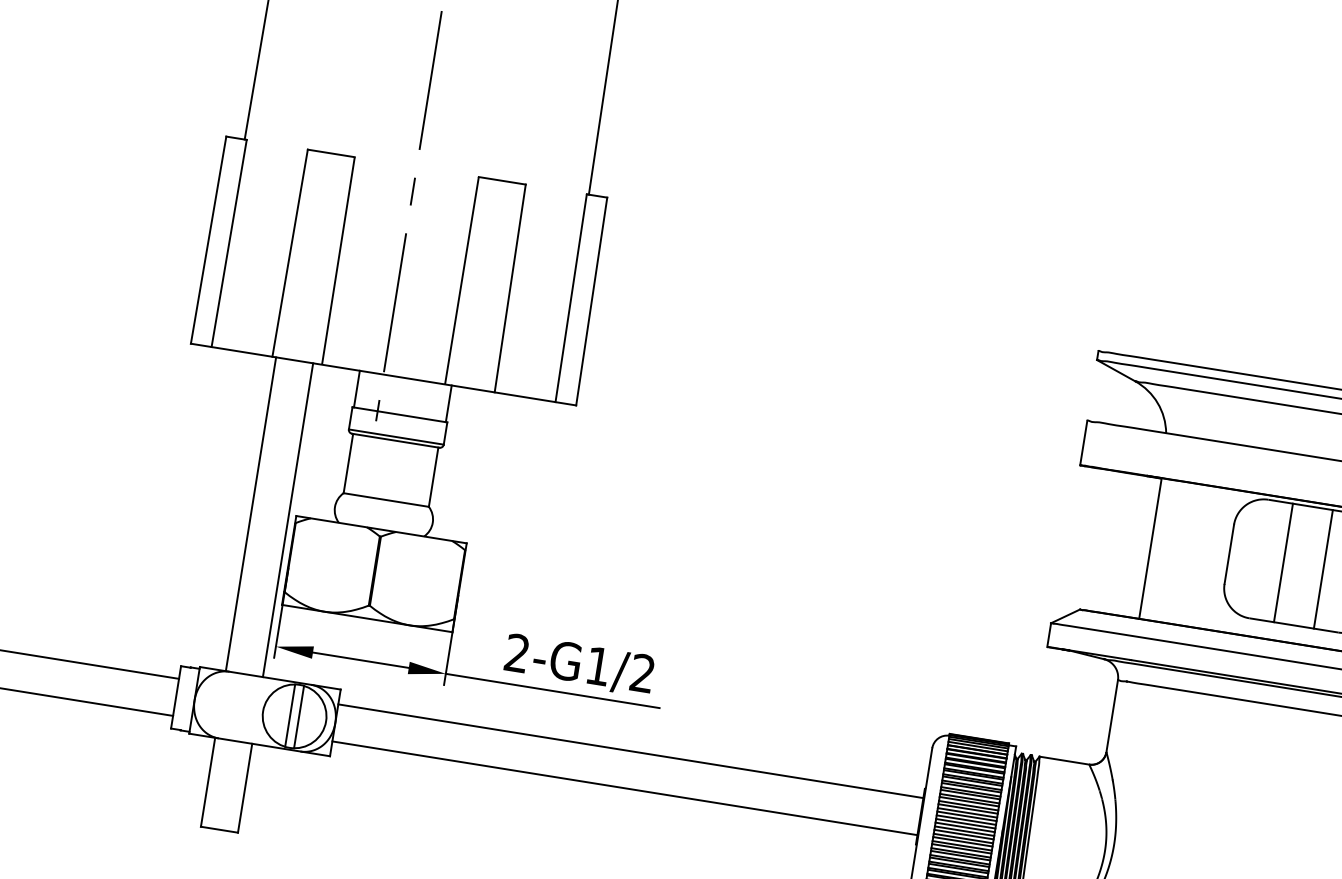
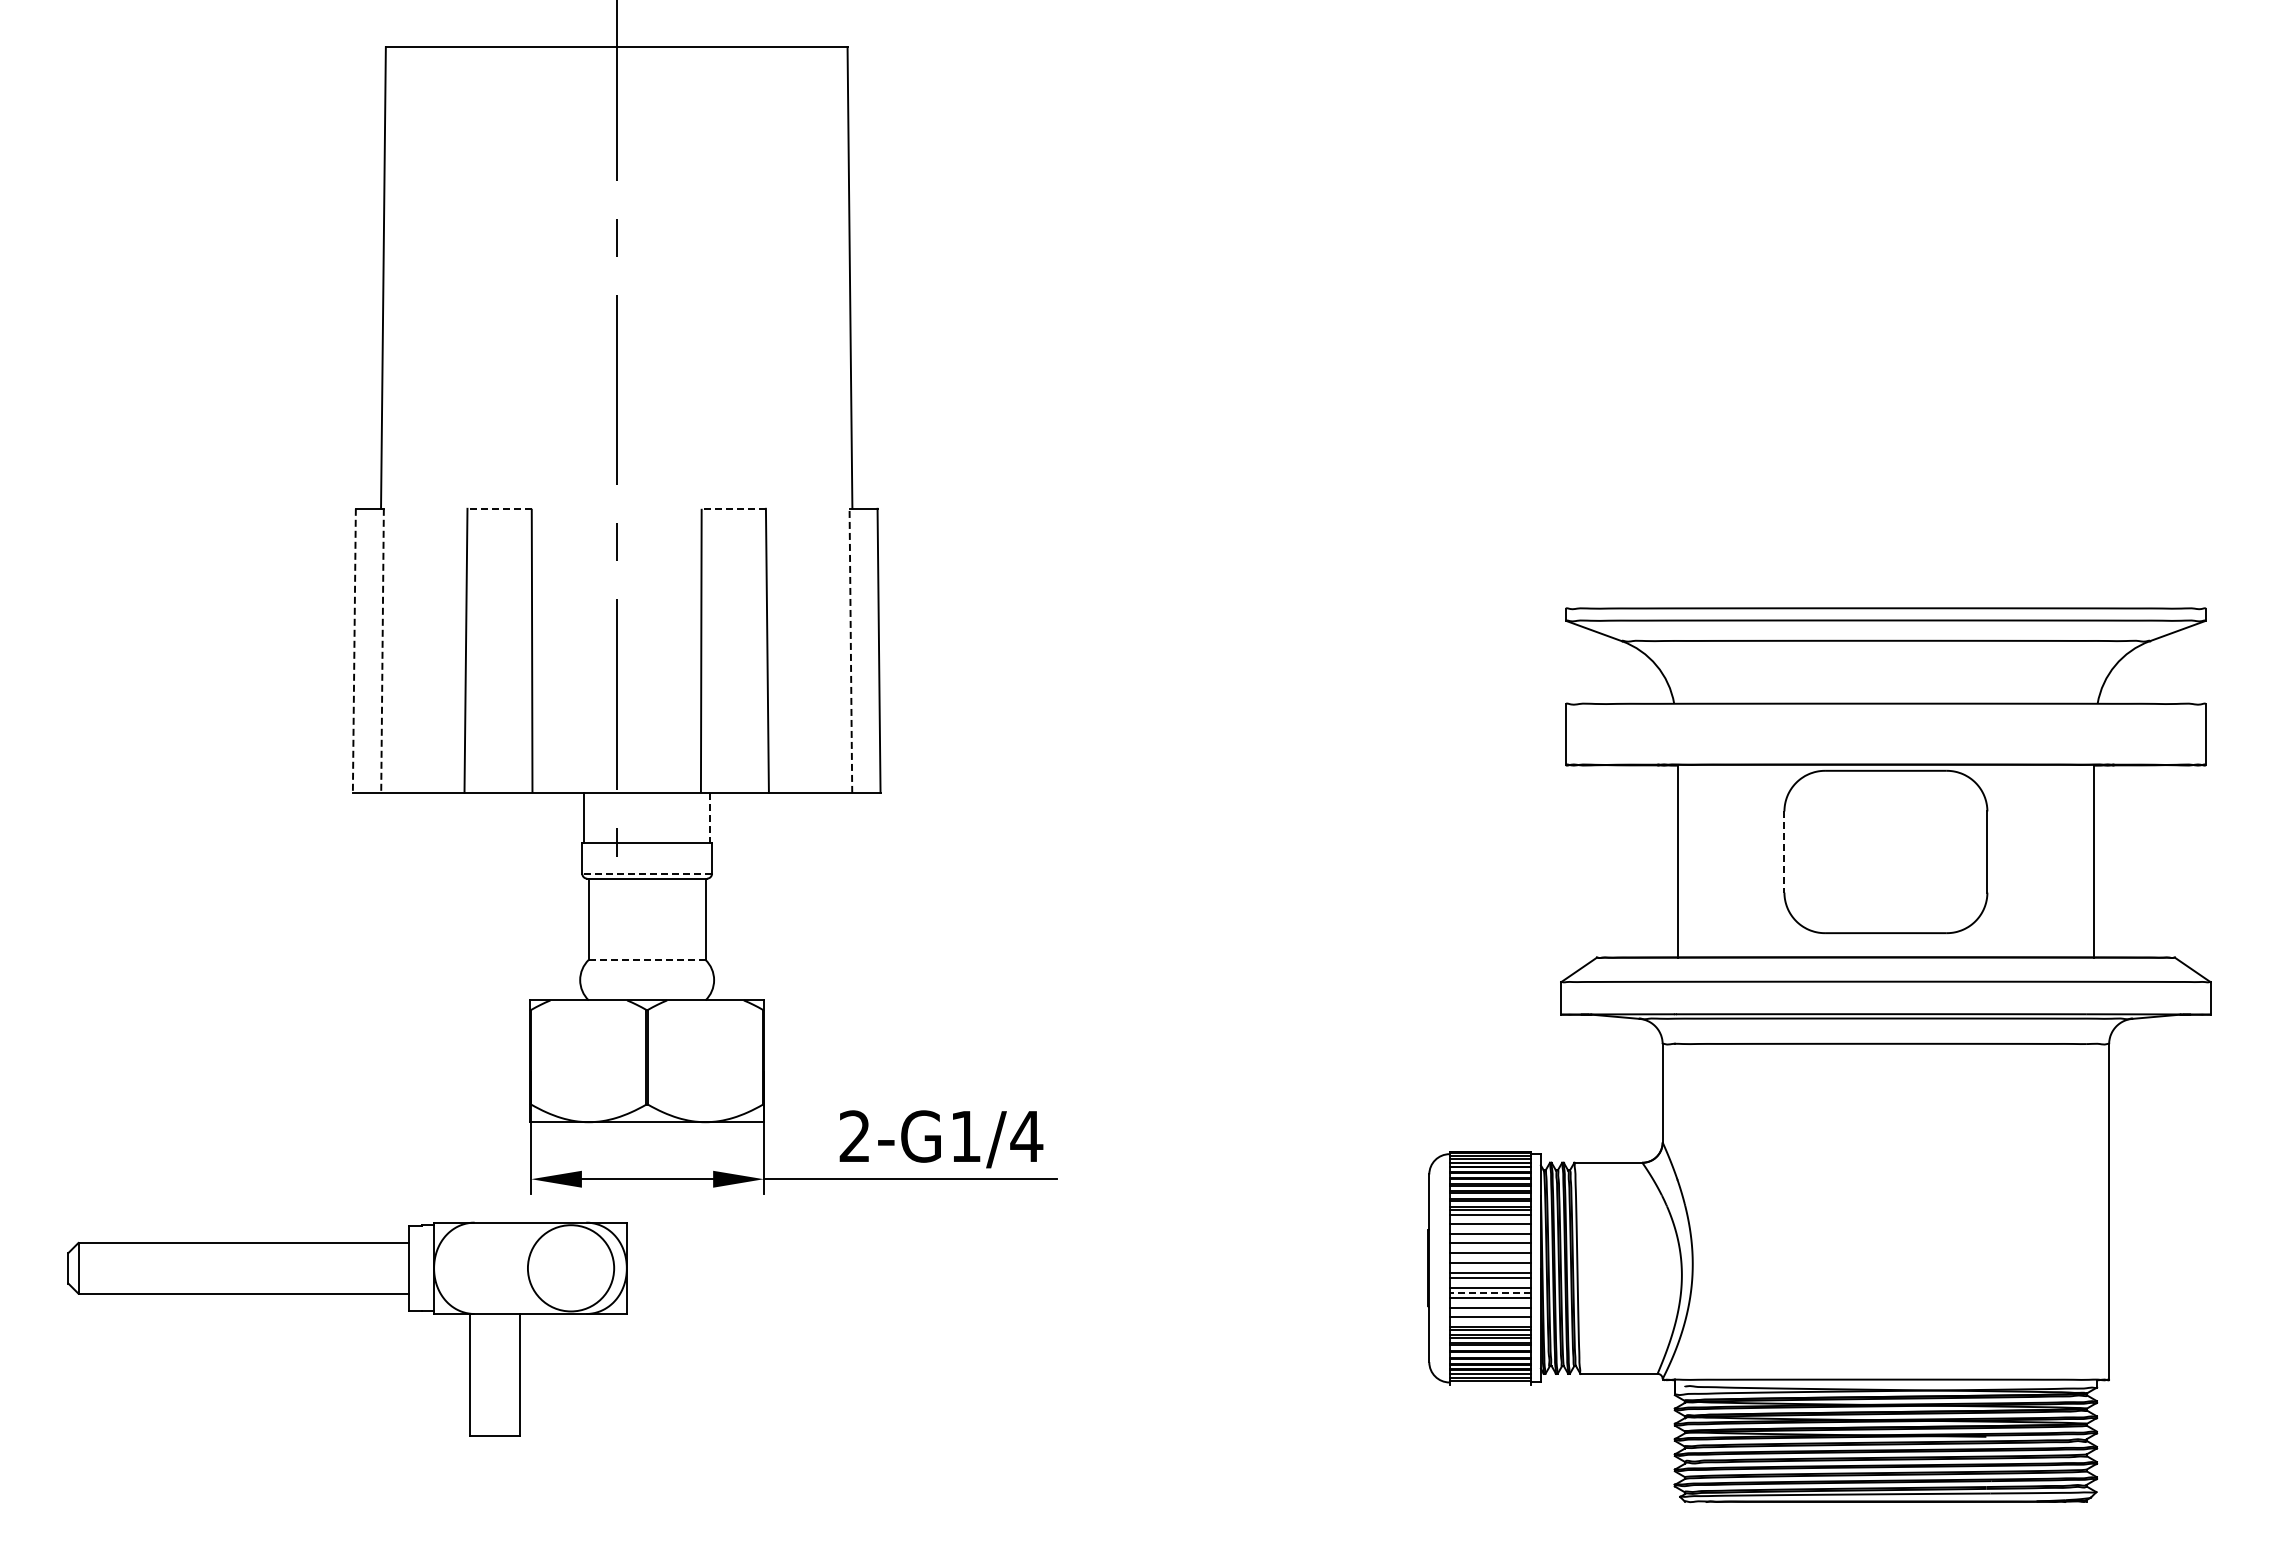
line: (331, 153) -> (499, 508), solid -> dashed
line: (502, 180) -> (733, 508), solid -> dashed
line: (208, 240) -> (354, 651), solid -> dashed
line: (229, 243) -> (382, 651), solid -> dashed
line: (570, 297) -> (850, 650), solid -> dashed
line: (449, 404) -> (710, 818), solid -> dashed
line: (396, 437) -> (647, 873), solid -> dashed
line: (386, 499) -> (647, 959), solid -> dashed
line: (250, 514) -> (469, 1007), removed
line: (288, 520) -> (520, 1007), removed
line: (1229, 554) -> (1784, 852), solid -> dashed
line: (1283, 562) -> (1858, 851), removed
line: (1323, 569) -> (1913, 851), removed
text: (642, 672) -> (1026, 1135), 2-G1/2 -> 2-G1/4
line: (289, 715) -> (564, 1268), removed
line: (299, 717) -> (577, 1268), removed
line: (630, 750) -> (1027, 1242), removed
line: (971, 787) -> (1489, 1218), removed
line: (624, 788) -> (1027, 1293), removed
line: (969, 794) -> (1489, 1228), removed
line: (968, 801) -> (1489, 1237), removed
line: (967, 808) -> (1489, 1247), removed
line: (966, 815) -> (1489, 1257), removed
line: (965, 823) -> (1489, 1268), removed
line: (963, 834) -> (1489, 1283), removed
line: (963, 841) -> (1490, 1292), solid -> dashed
line: (961, 848) -> (1489, 1302), removed
line: (960, 855) -> (1489, 1311), removed
line: (959, 861) -> (1489, 1320), removed

